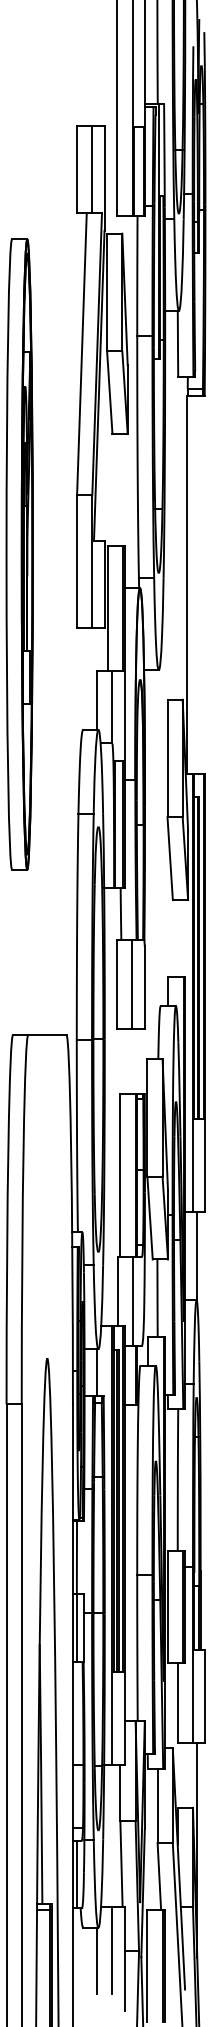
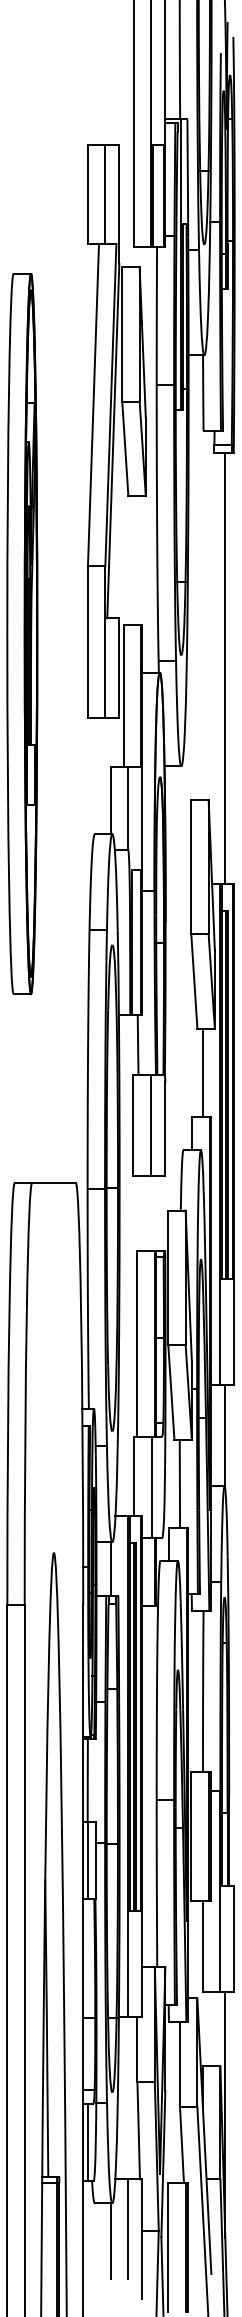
line: (187, 584) -> (225, 668), moved
line: (177, 938) -> (202, 1072), added

